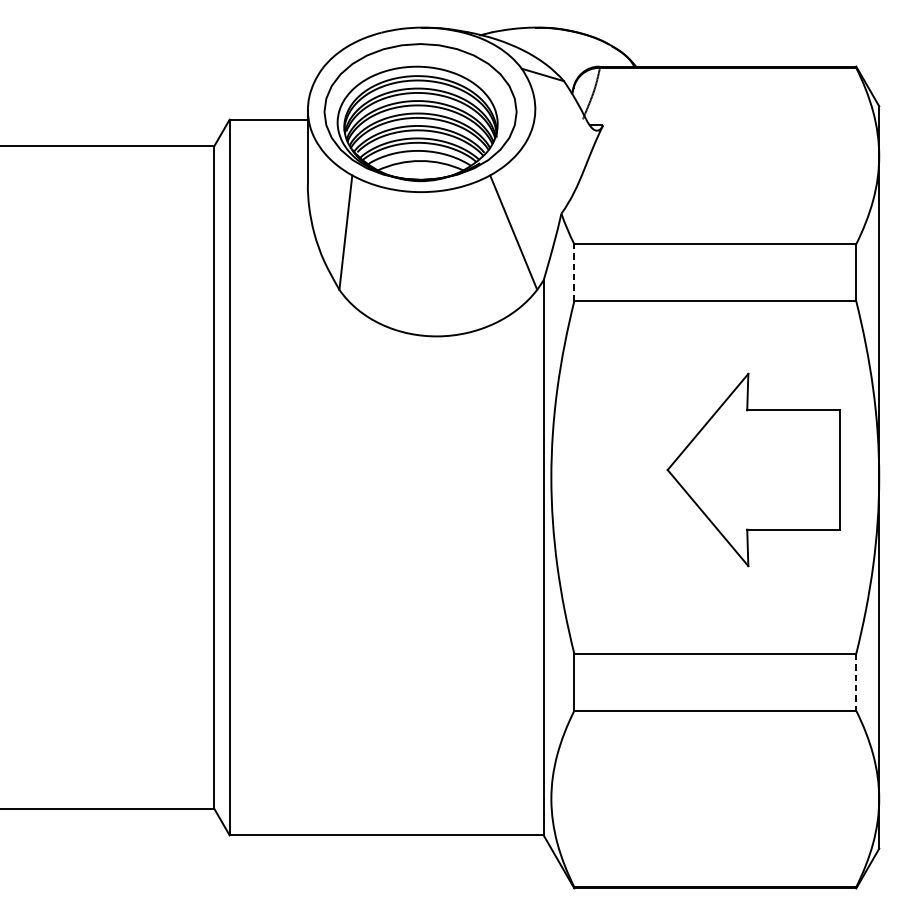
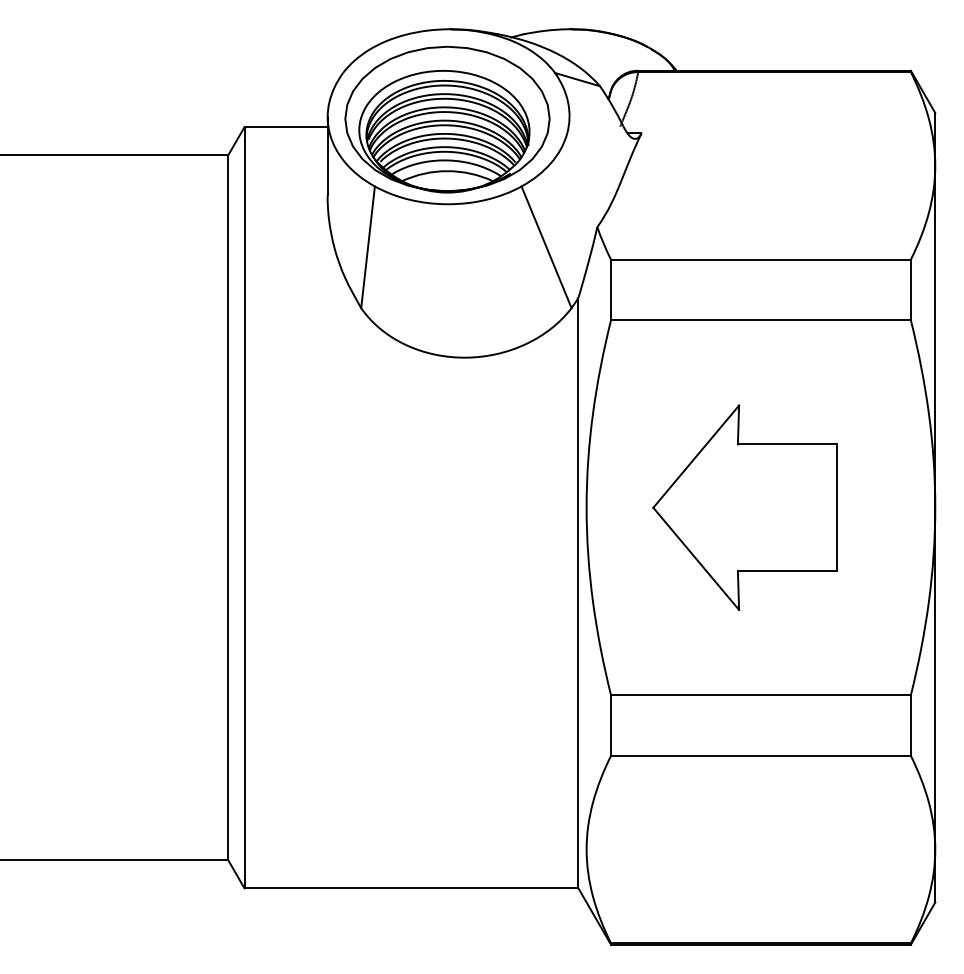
line: (574, 272) -> (611, 289), dashed -> solid
part: (753, 469) -> (744, 507), moved
line: (855, 683) -> (910, 726), dashed -> solid

